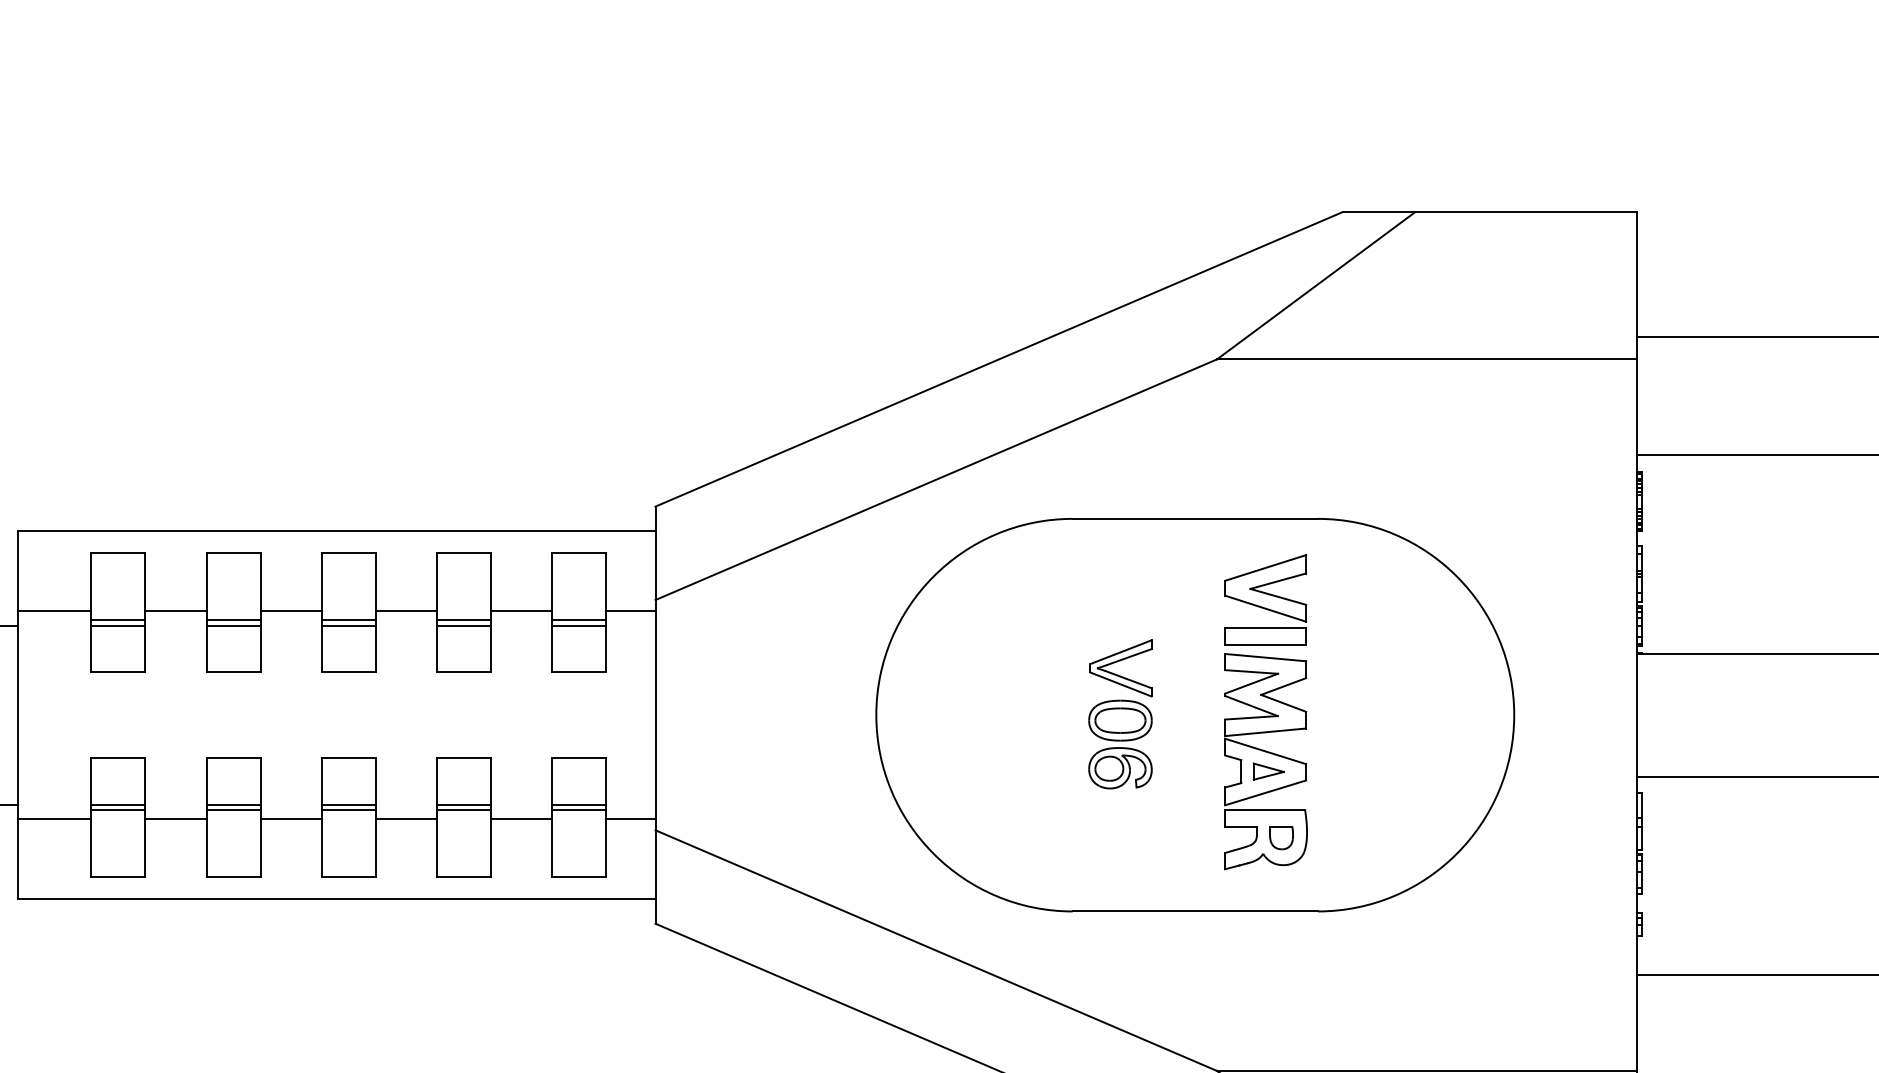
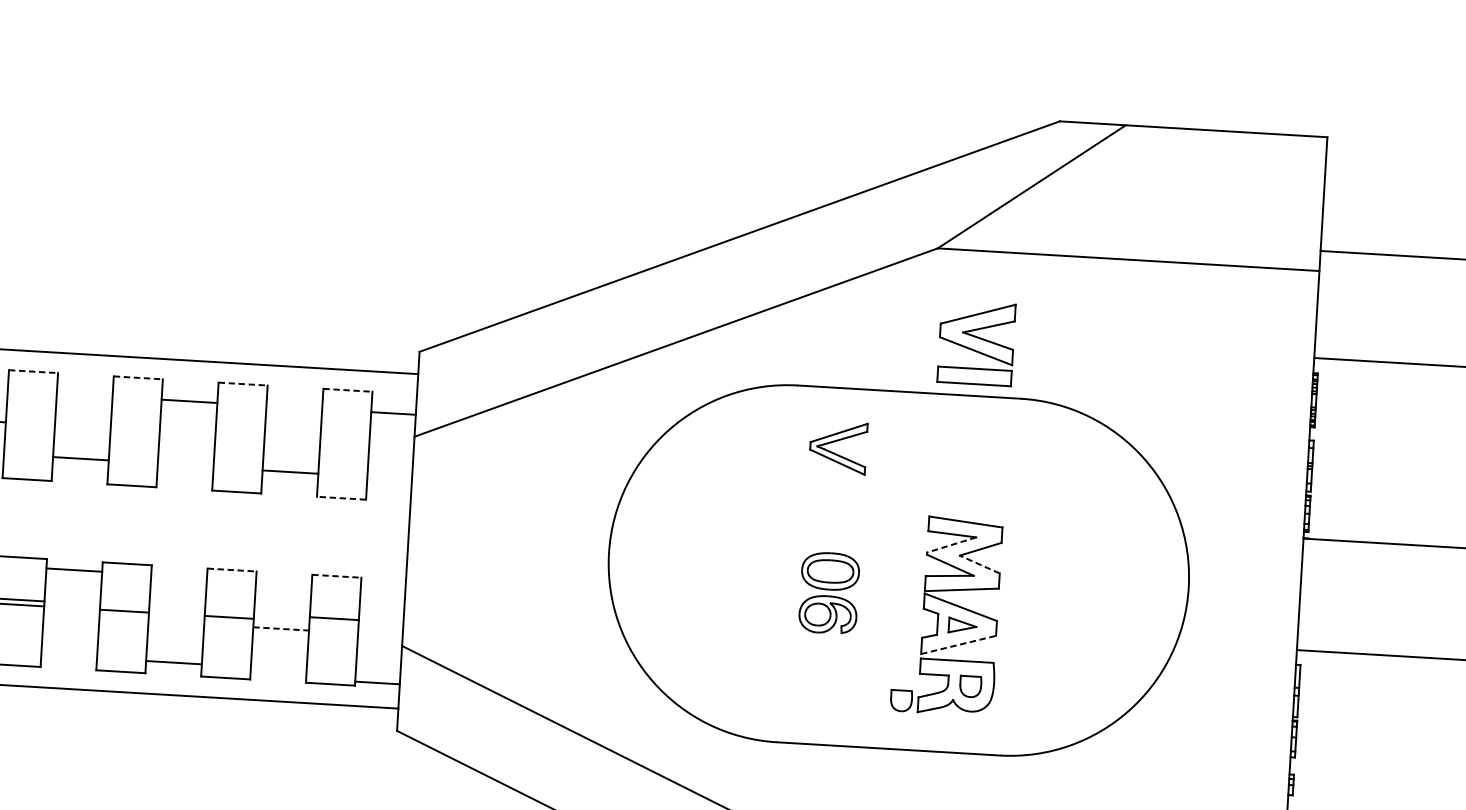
line: (233, 553) -> (33, 371), solid -> dashed
line: (348, 553) -> (138, 377), solid -> dashed
line: (464, 553) -> (243, 384), solid -> dashed
line: (579, 553) -> (347, 390), solid -> dashed
part: (1265, 599) -> (976, 342), moved
line: (290, 610) -> (80, 458), moved
line: (406, 610) -> (189, 400), moved
line: (521, 610) -> (290, 471), moved
line: (630, 610) -> (393, 413), moved
line: (233, 620) -> (29, 432), removed
line: (348, 620) -> (134, 438), removed
line: (464, 620) -> (239, 445), removed
line: (579, 620) -> (344, 451), removed
line: (233, 625) -> (29, 437), removed
line: (348, 625) -> (134, 443), removed
line: (464, 625) -> (239, 449), removed
line: (579, 625) -> (344, 455), removed
line: (579, 672) -> (341, 498), solid -> dashed
part: (1118, 674) -> (835, 453), moved
line: (1251, 683) -> (951, 544), solid -> dashed
line: (1283, 703) -> (979, 564), solid -> dashed
line: (464, 758) -> (232, 570), solid -> dashed
line: (579, 758) -> (336, 576), solid -> dashed
line: (1266, 792) -> (959, 644), solid -> dashed
line: (348, 804) -> (124, 605), removed
line: (464, 804) -> (229, 612), removed
line: (579, 810) -> (334, 623), removed
line: (290, 819) -> (73, 570), moved
line: (406, 819) -> (174, 662), moved
line: (521, 819) -> (280, 628), solid -> dashed
line: (630, 819) -> (377, 683), moved
part: (1206, 858) -> (901, 701), added

